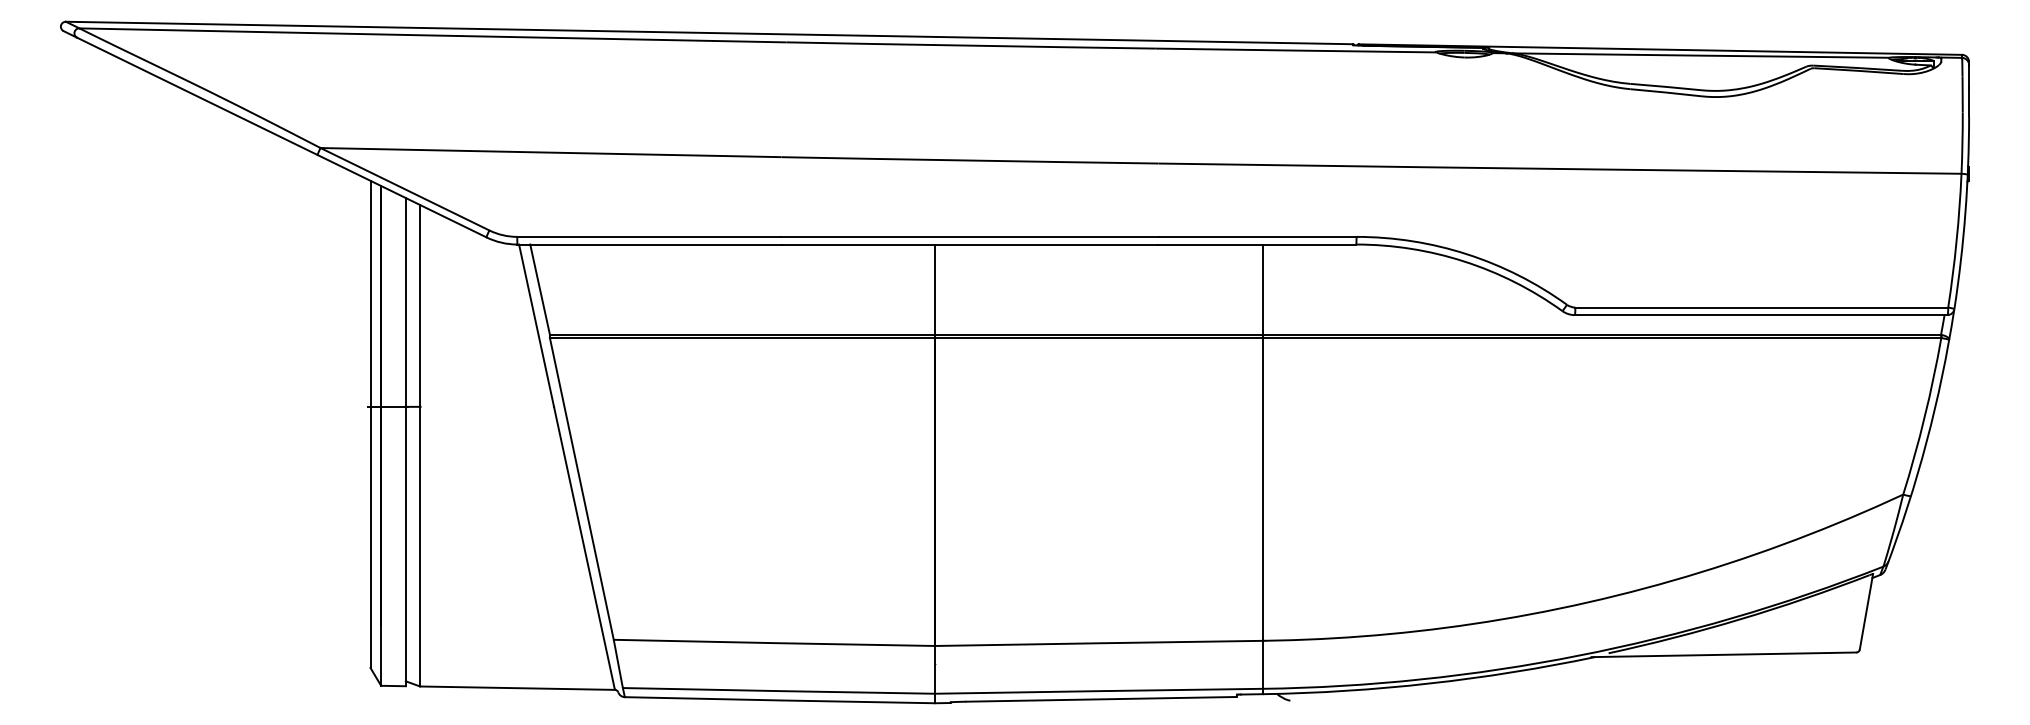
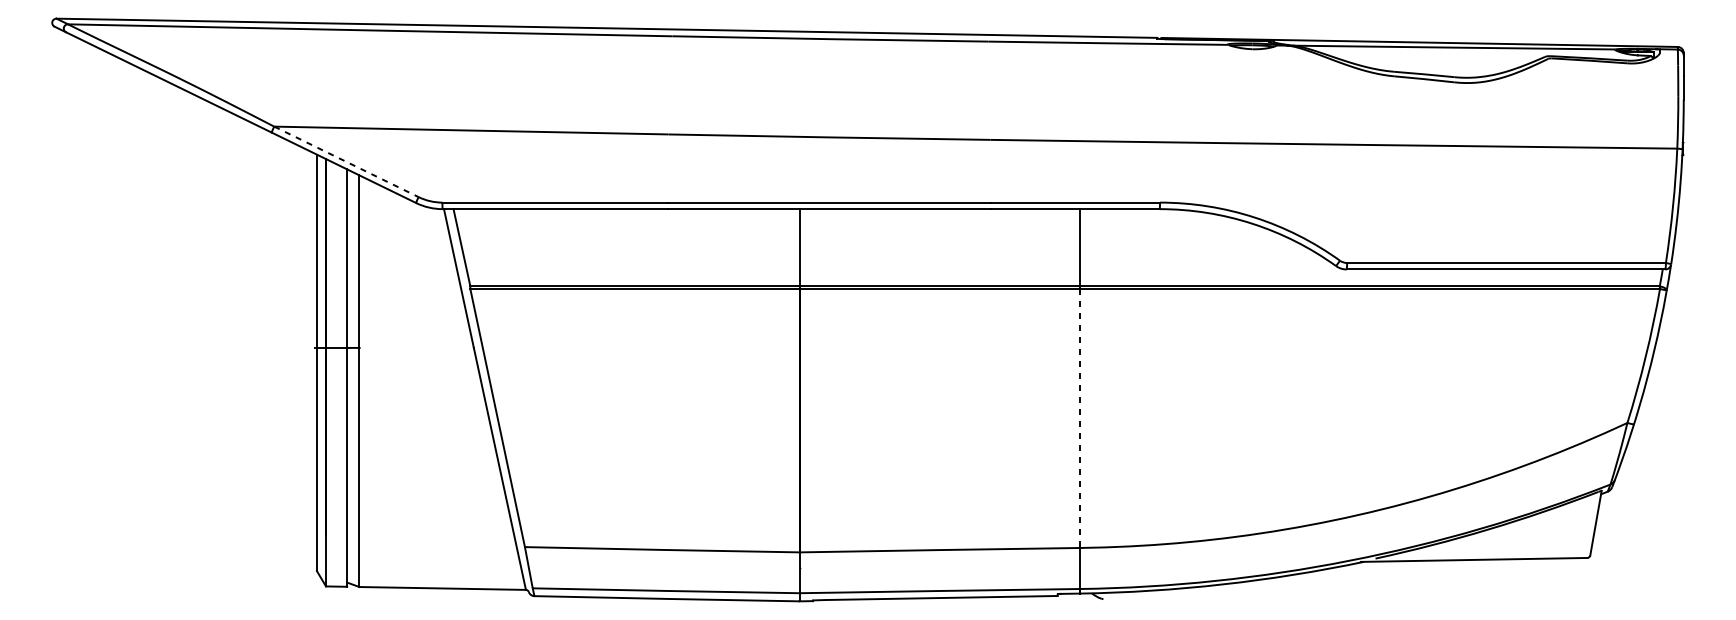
line: (405, 189) -> (346, 162), solid -> dashed
line: (1262, 489) -> (1079, 418), solid -> dashed

